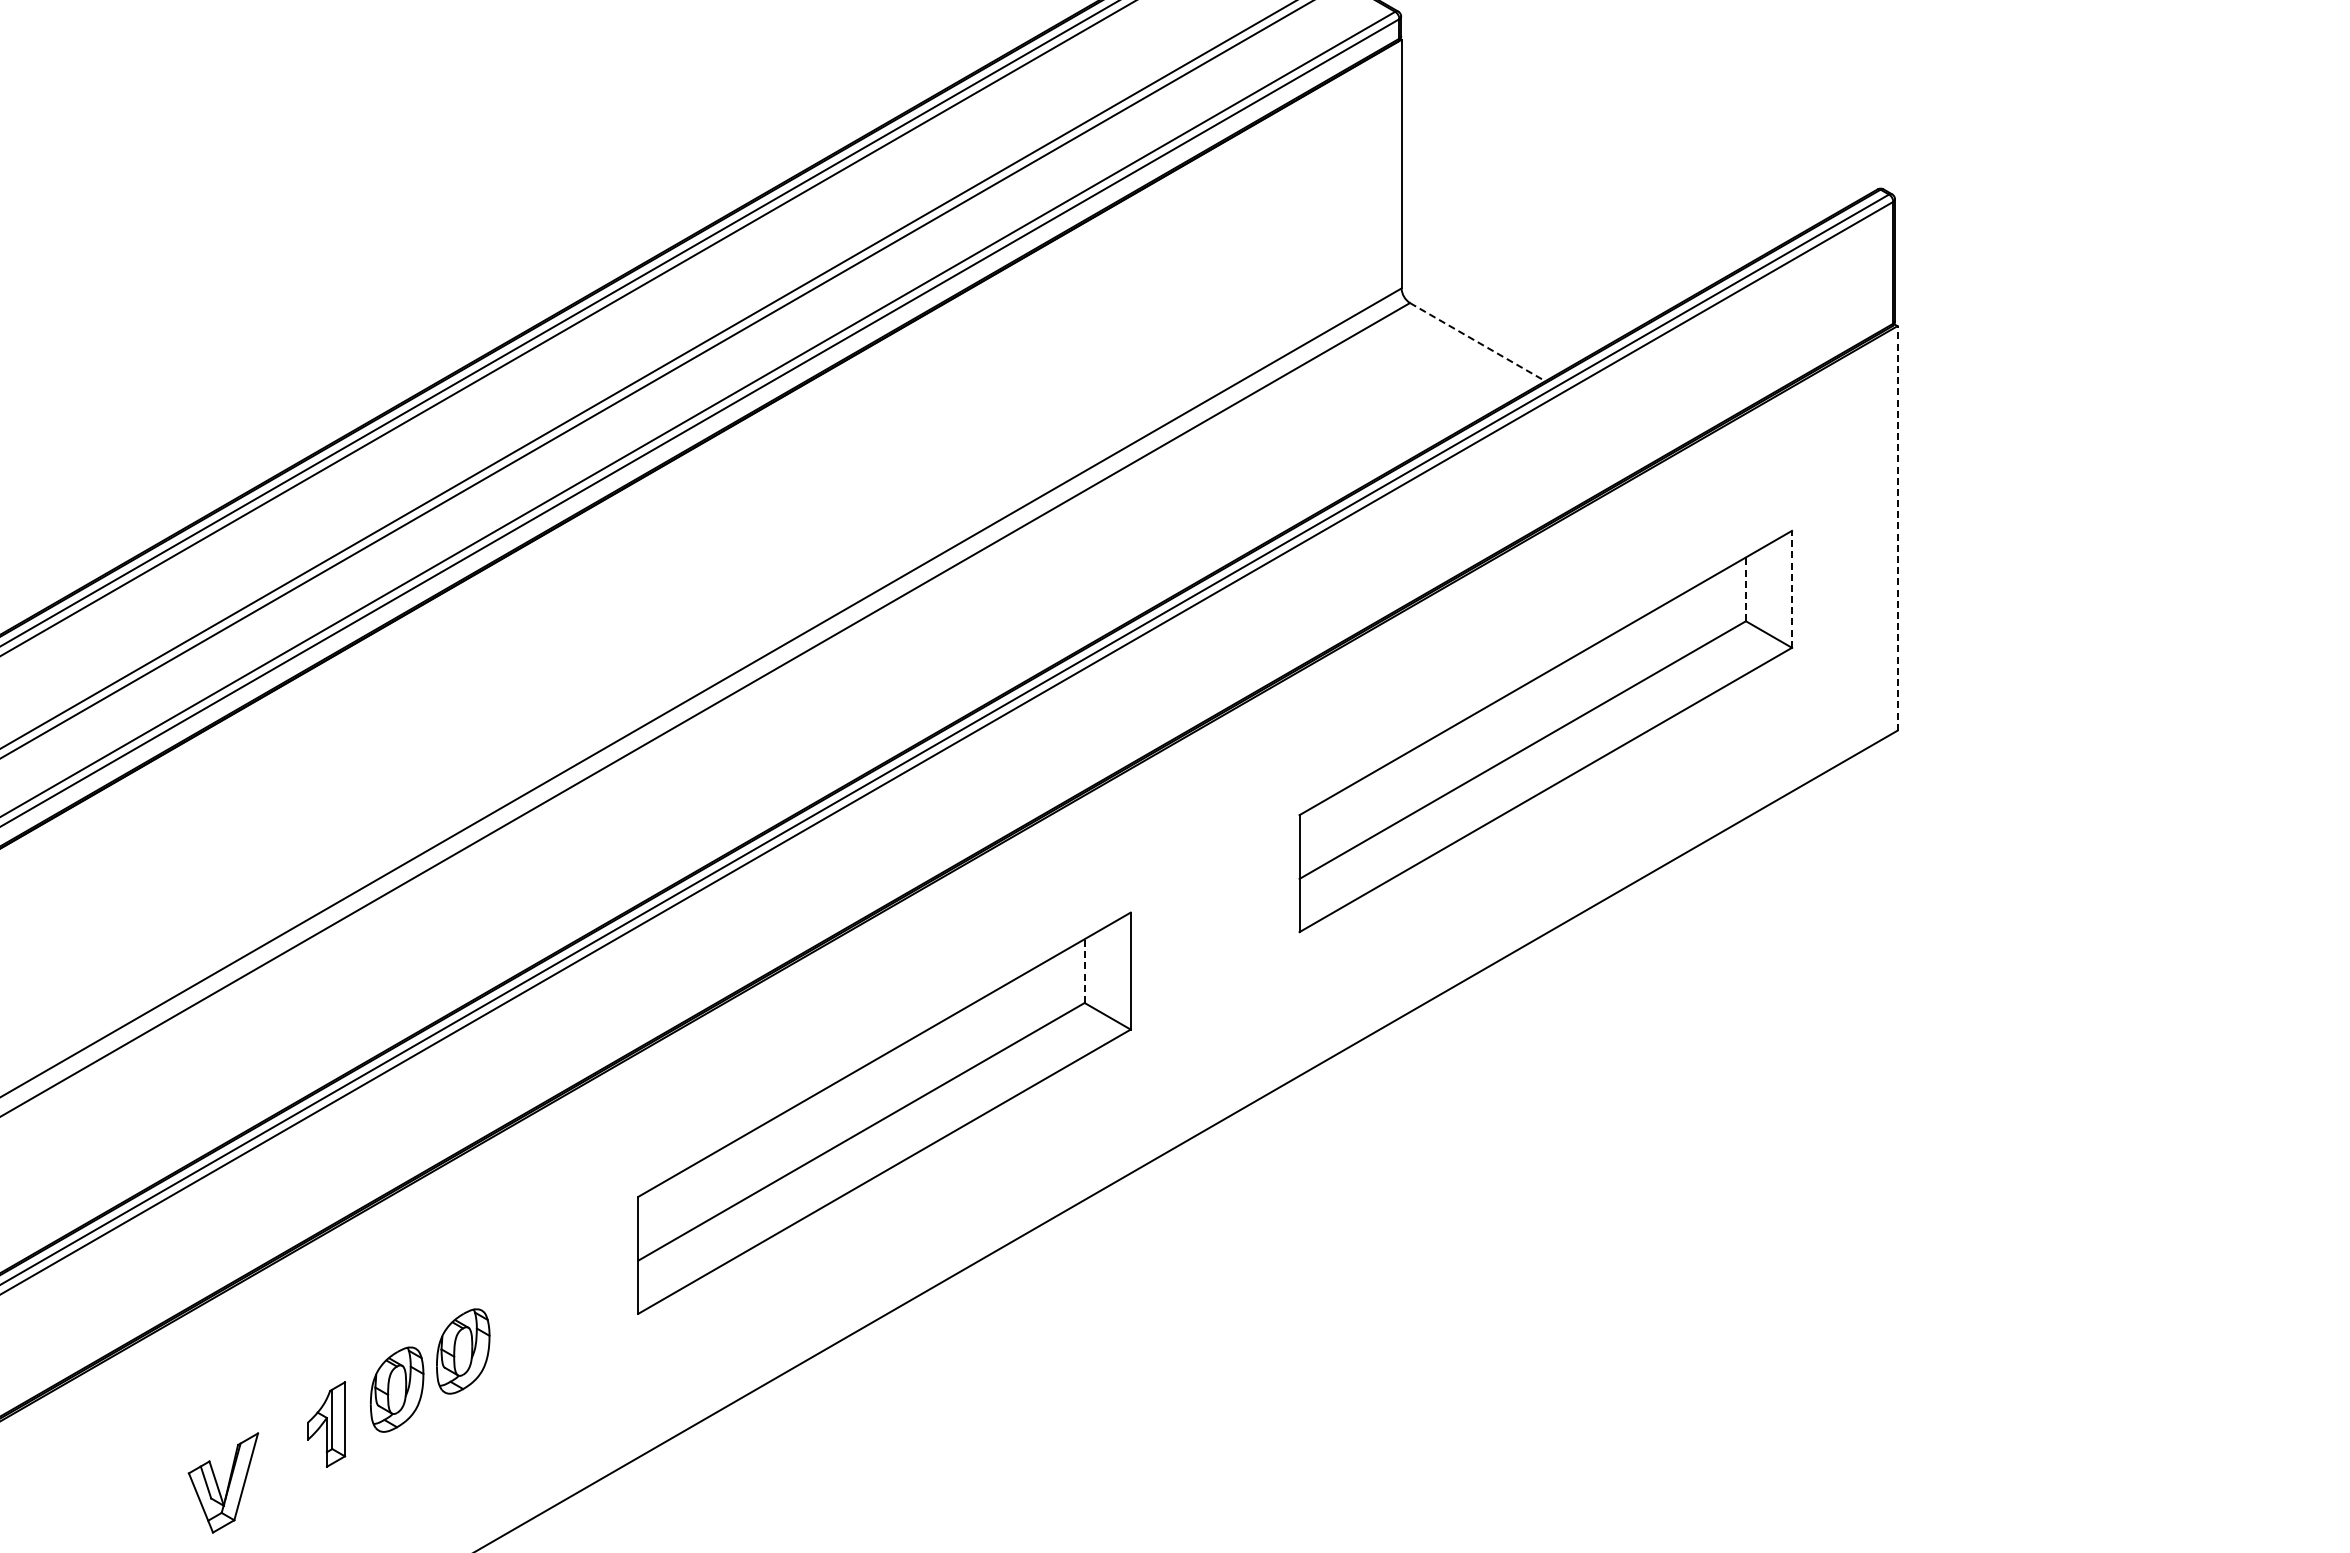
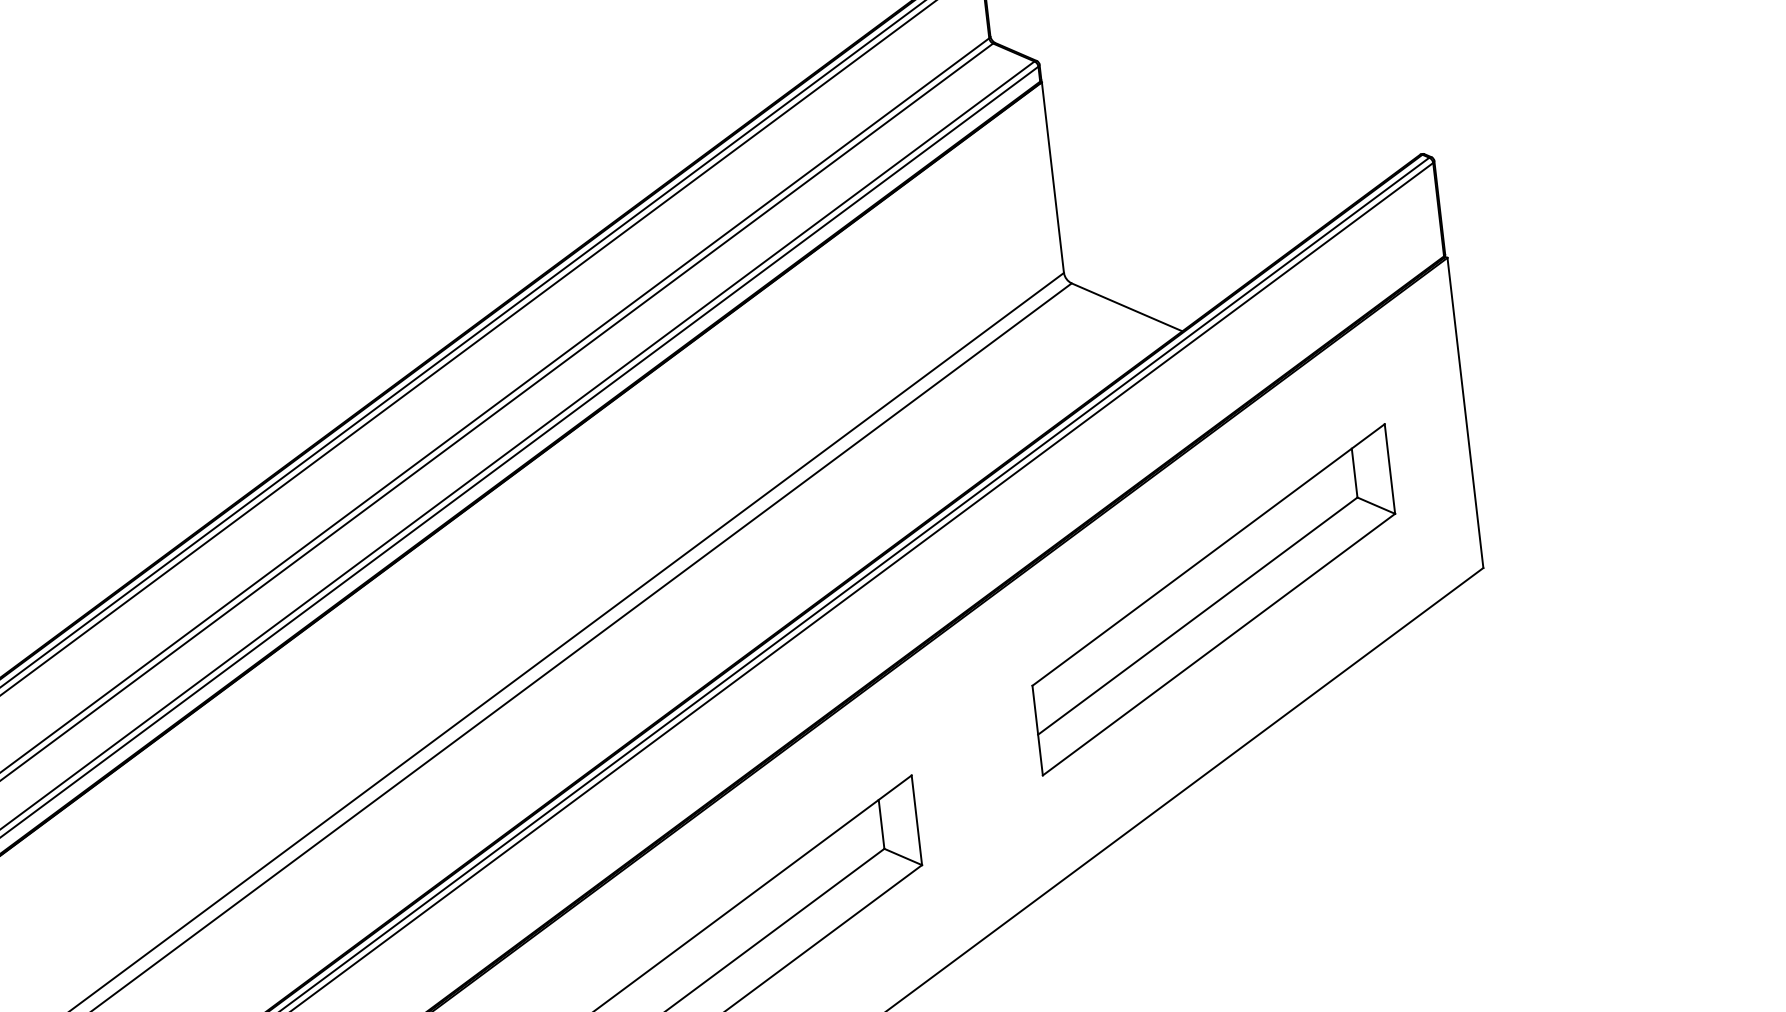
line: (1478, 342) -> (1127, 307), dashed -> solid
line: (1897, 527) -> (1465, 412), dashed -> solid
line: (1792, 588) -> (1390, 468), dashed -> solid
line: (1745, 589) -> (1354, 473), dashed -> solid
line: (1084, 971) -> (881, 824), dashed -> solid

